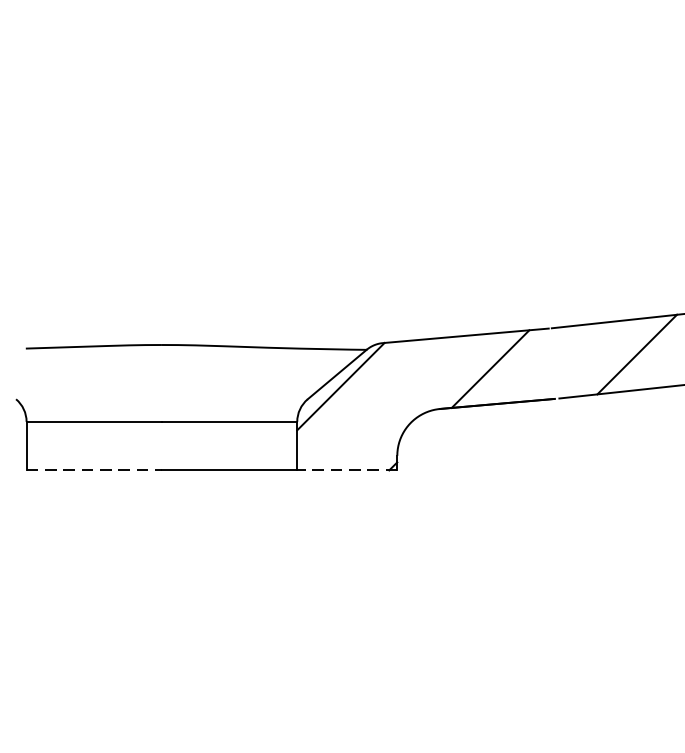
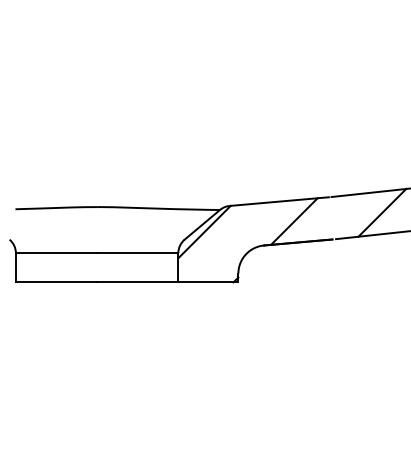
line: (94, 470) -> (56, 282), dashed -> solid
line: (345, 470) -> (207, 282), dashed -> solid

